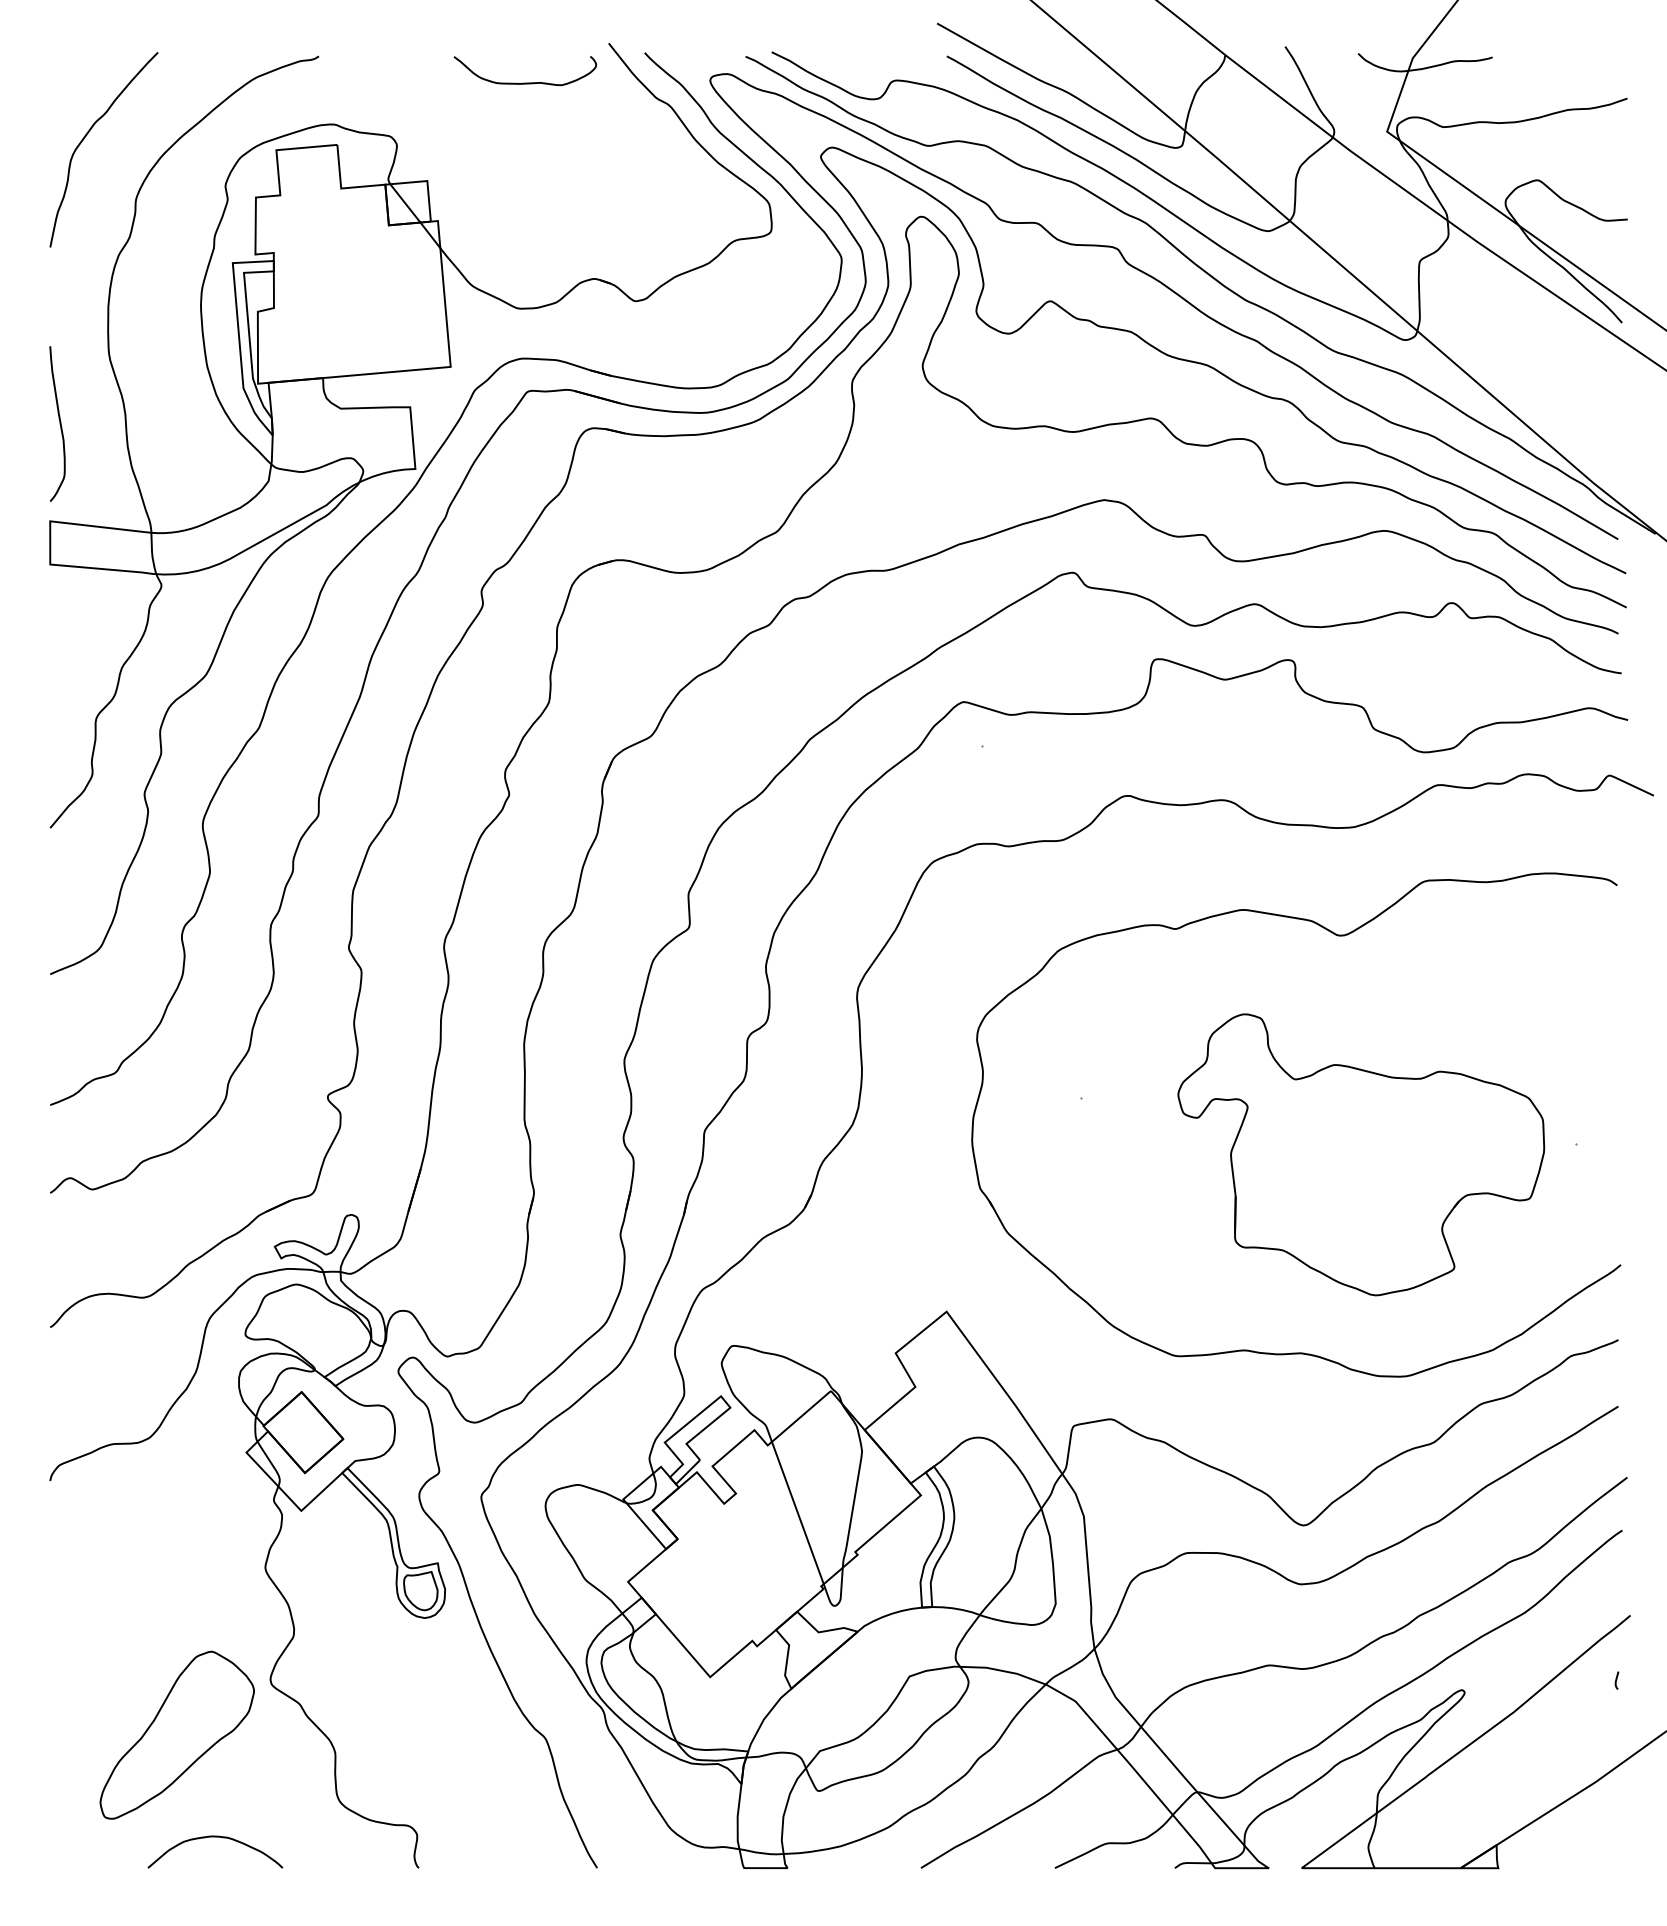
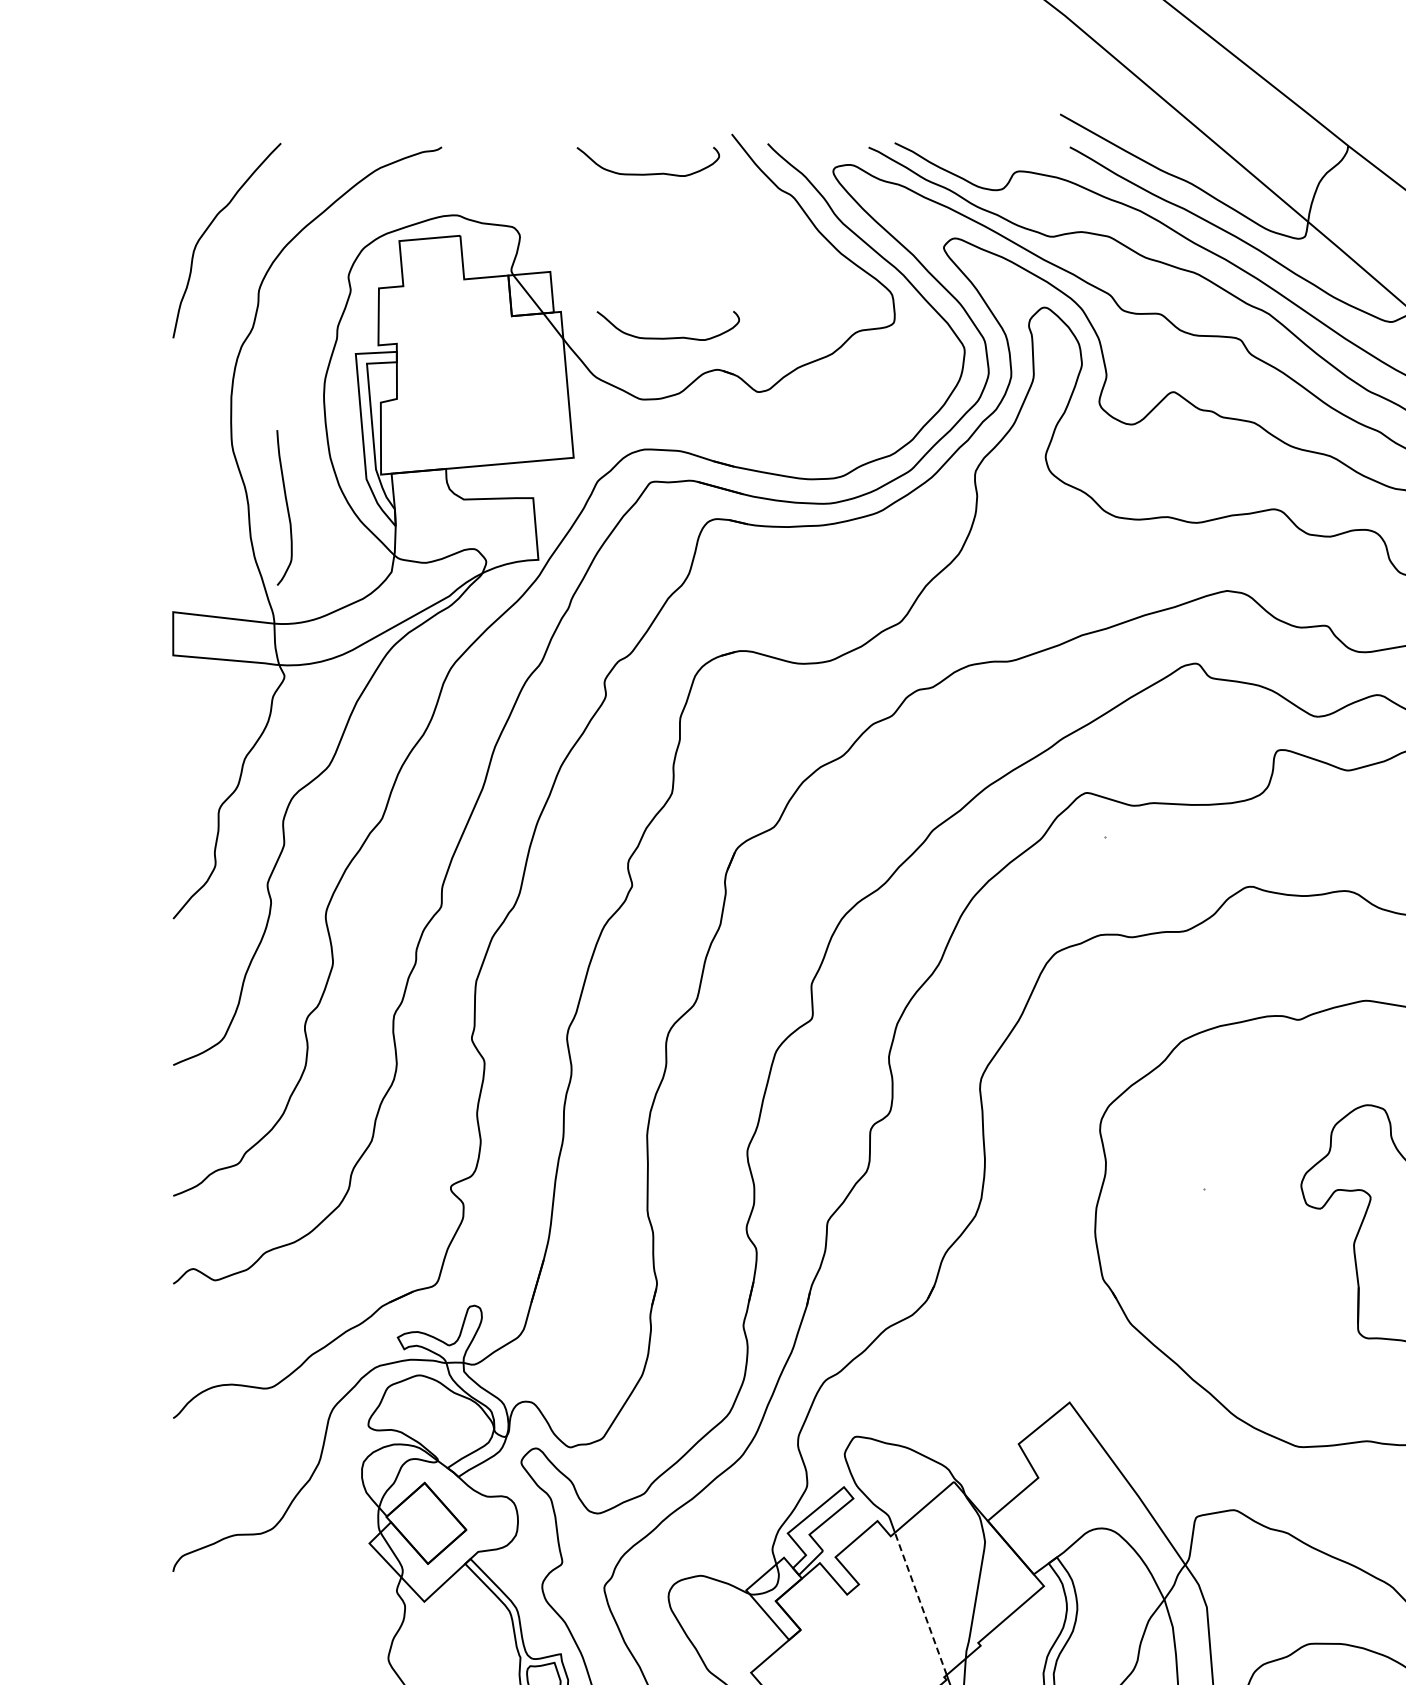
curve: (544, 246) -> (667, 337), added
curve: (59, 423) -> (286, 507), moved
line: (797, 1513) -> (920, 1604), solid -> dashed

